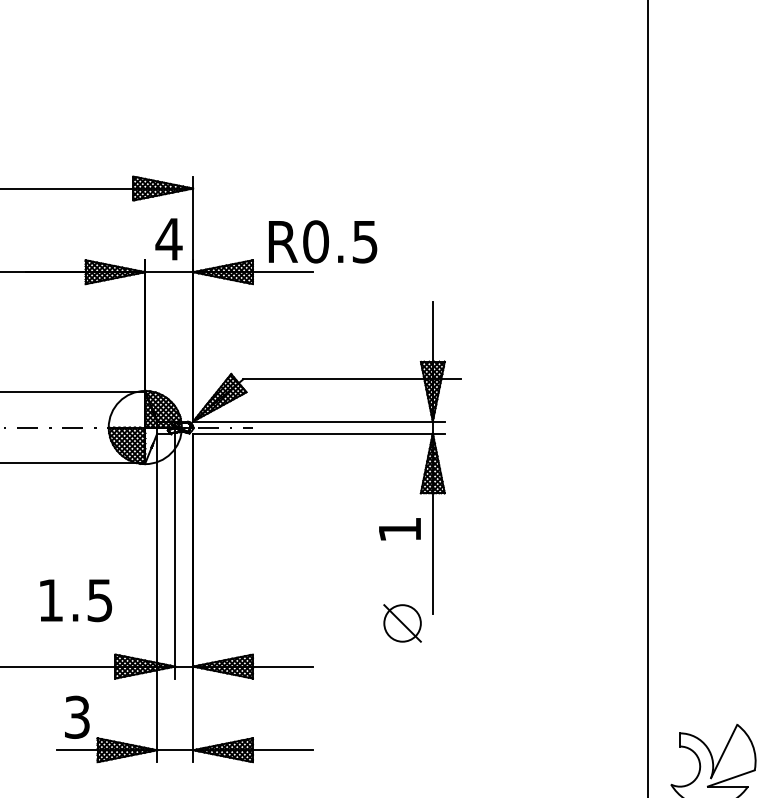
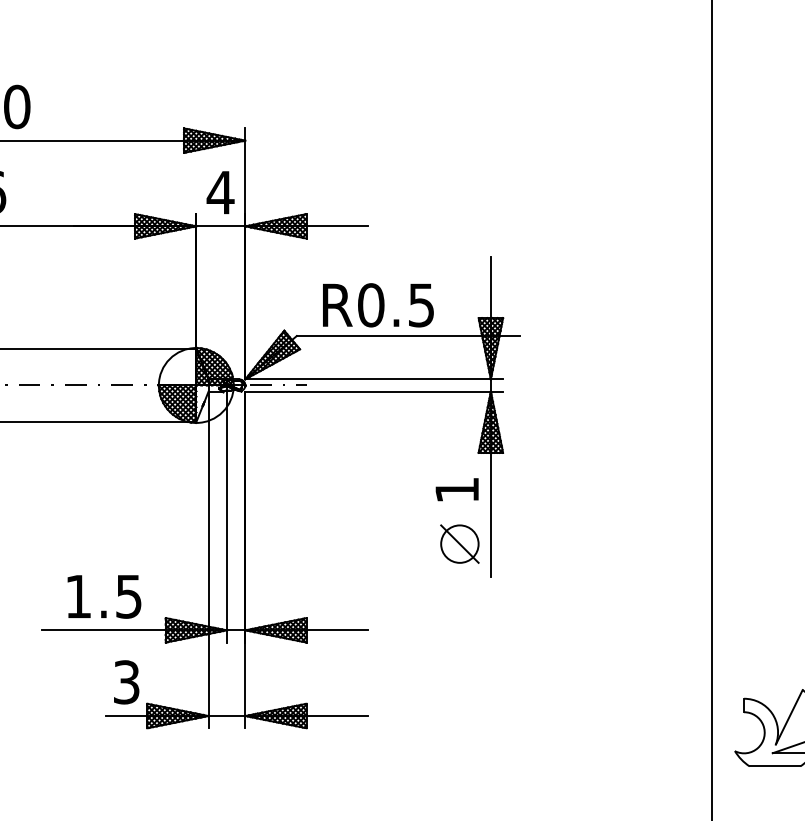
text: (323, 242) -> (378, 305), moved
text: (76, 600) -> (104, 596), moved
part: (402, 622) -> (459, 543), moved

